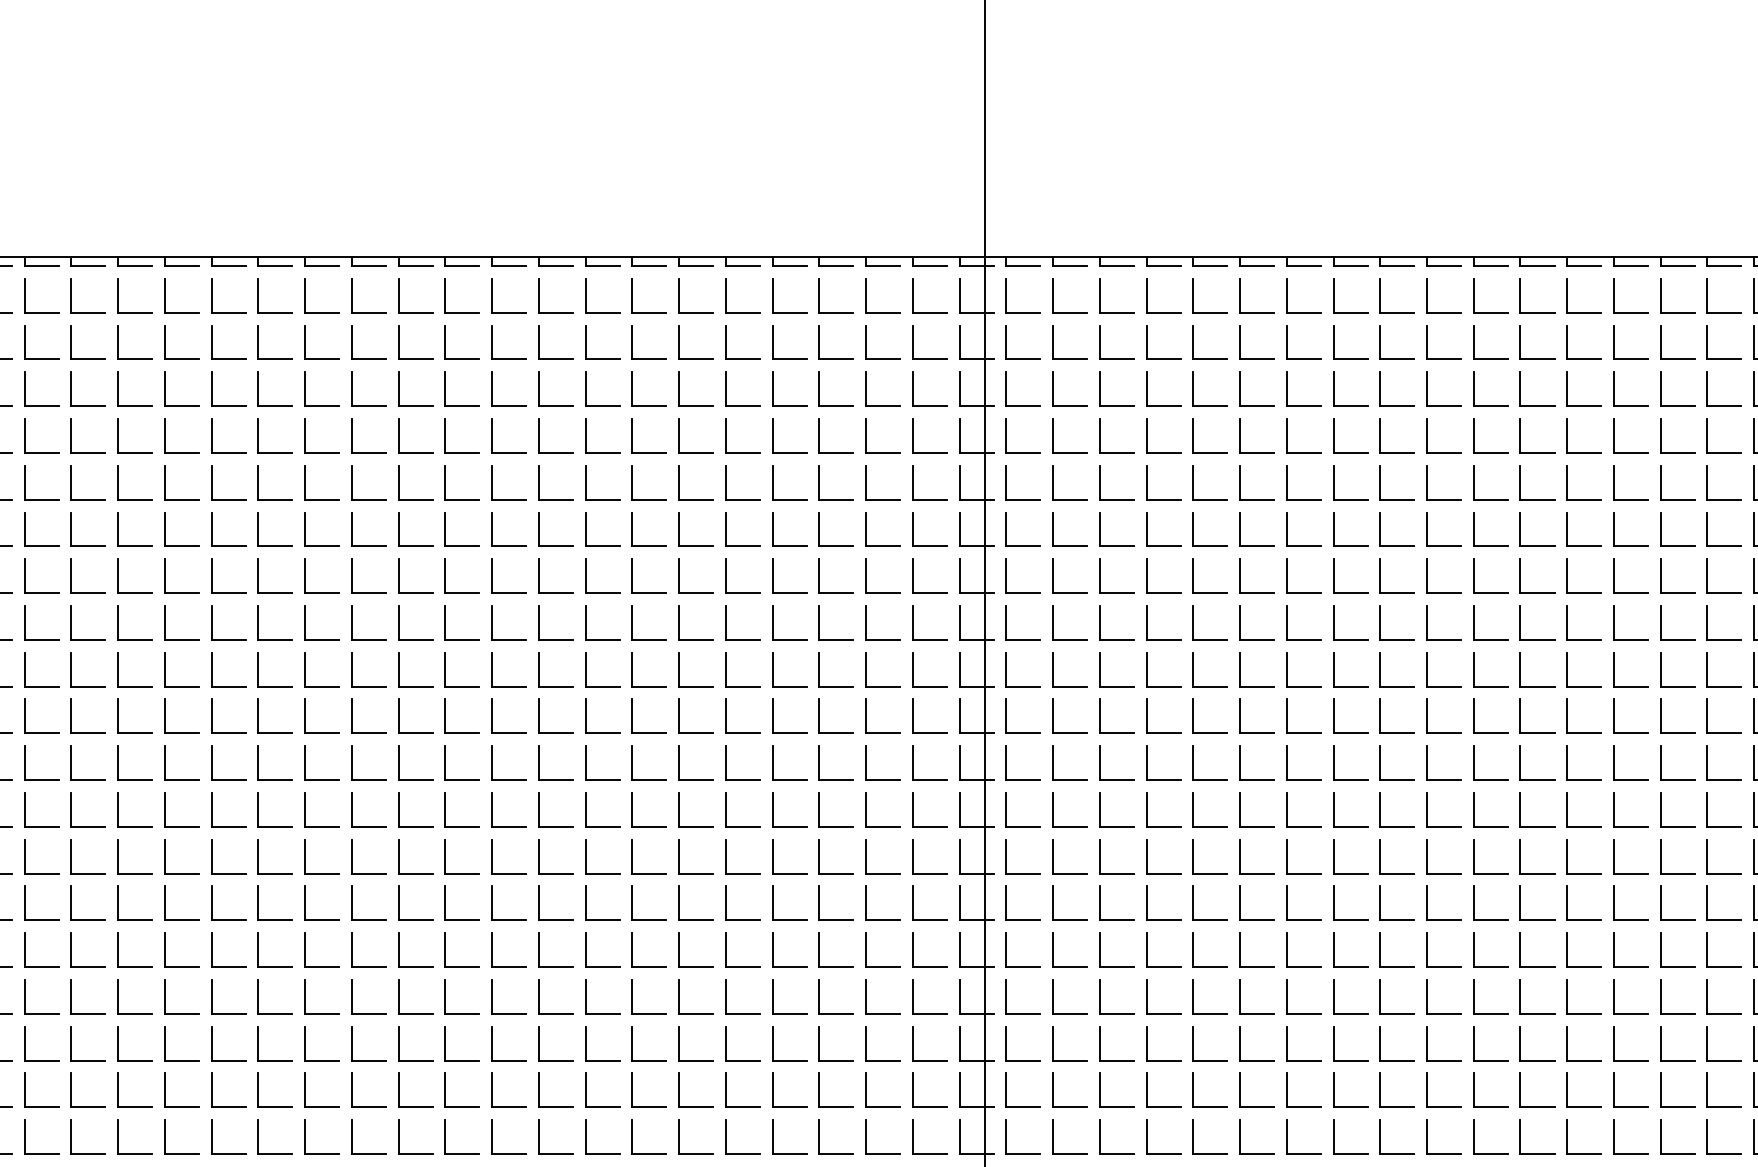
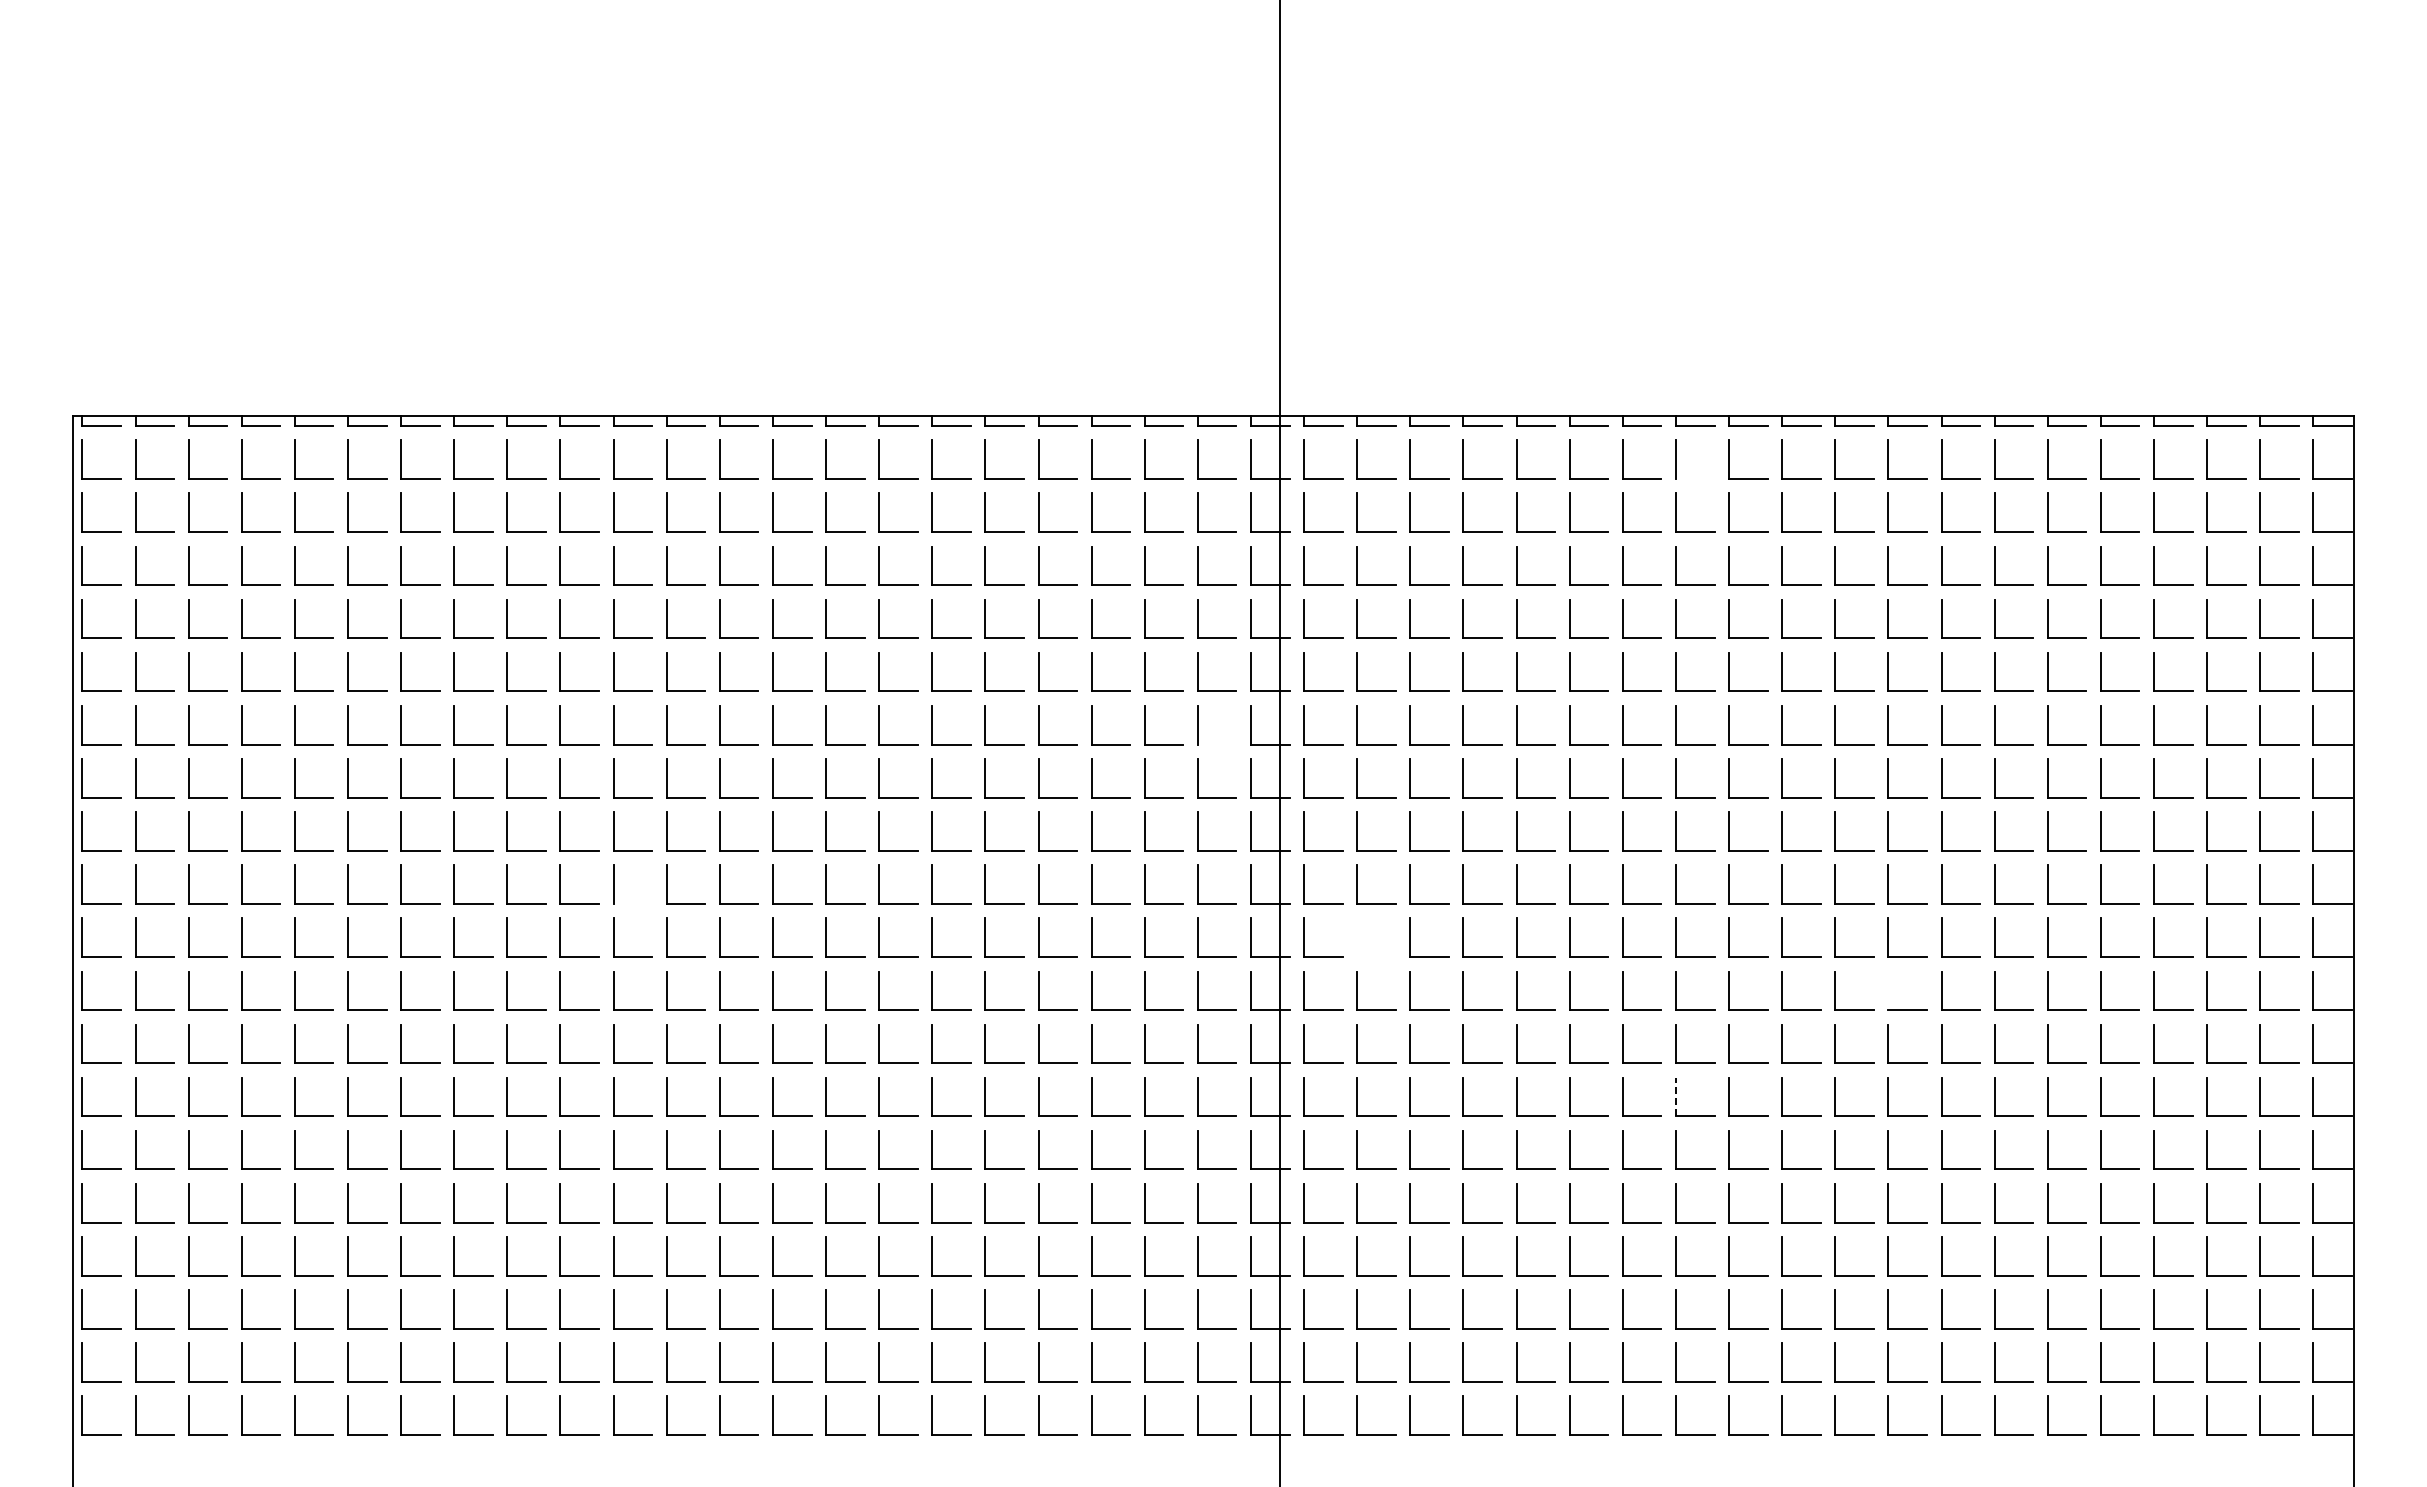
line: (1349, 313) -> (1694, 479), removed
line: (929, 546) -> (1216, 744), removed
line: (415, 686) -> (632, 903), removed
part: (1053, 716) -> (1357, 937), removed
line: (1520, 762) -> (1888, 990), removed
line: (1333, 856) -> (1675, 1096), solid -> dashed

